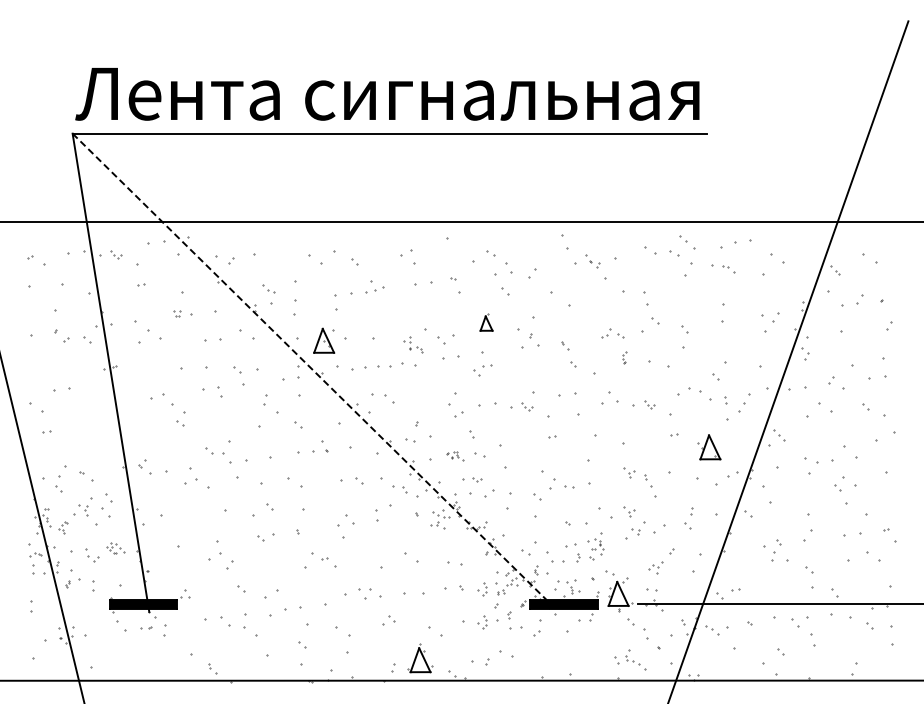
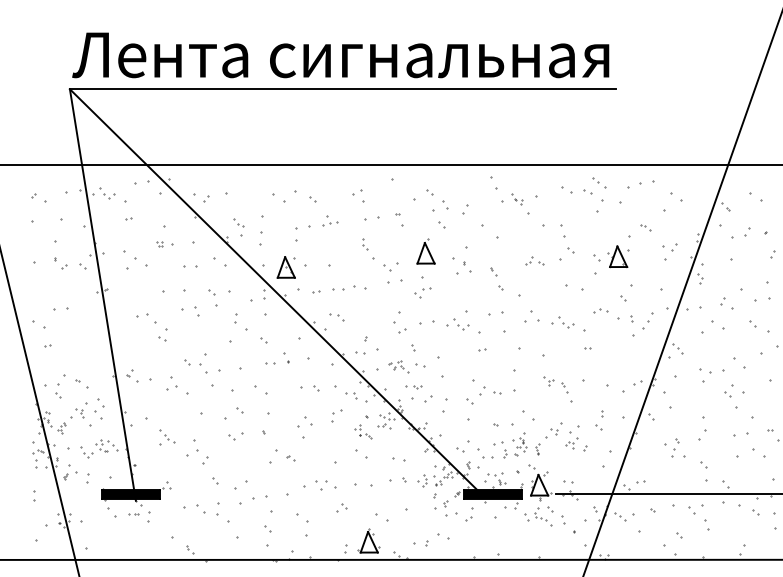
part: (116, 254) -> (107, 193), size x1.67
part: (728, 269) -> (645, 227), moved
part: (415, 314) -> (364, 244), added
part: (486, 322) -> (425, 251), size x1.67
part: (413, 344) -> (363, 431), moved
part: (624, 357) -> (537, 448), moved
line: (309, 367) -> (273, 290), dashed -> solid
part: (359, 368) -> (316, 291), size x0.62
part: (689, 391) -> (600, 311), size x0.71
part: (382, 398) -> (336, 317), size x0.71
part: (649, 404) -> (566, 322), size x1.67
part: (527, 406) -> (461, 323), size x1.67
part: (709, 447) -> (617, 256), moved
part: (305, 452) -> (270, 363), size x0.62
part: (455, 456) -> (399, 367), size x1.43
part: (383, 508) -> (337, 411), size x0.62
part: (629, 511) -> (549, 414), removed
part: (185, 537) -> (167, 436), added
part: (115, 548) -> (106, 446), size x1.43
part: (329, 562) -> (290, 458), size x0.62
part: (655, 567) -> (571, 443), moved
part: (482, 622) -> (422, 509), removed
part: (630, 659) -> (538, 516), moved

